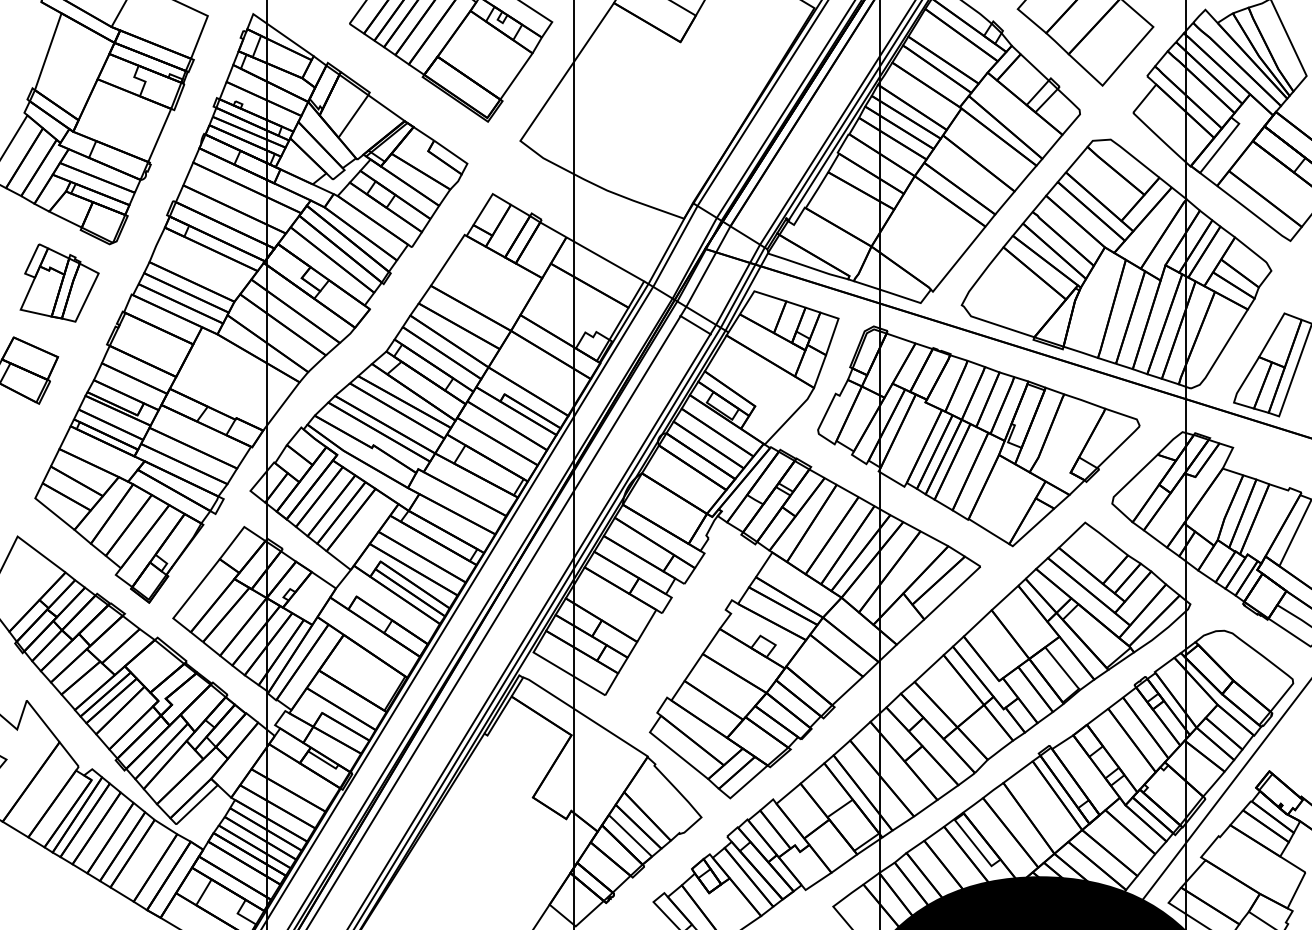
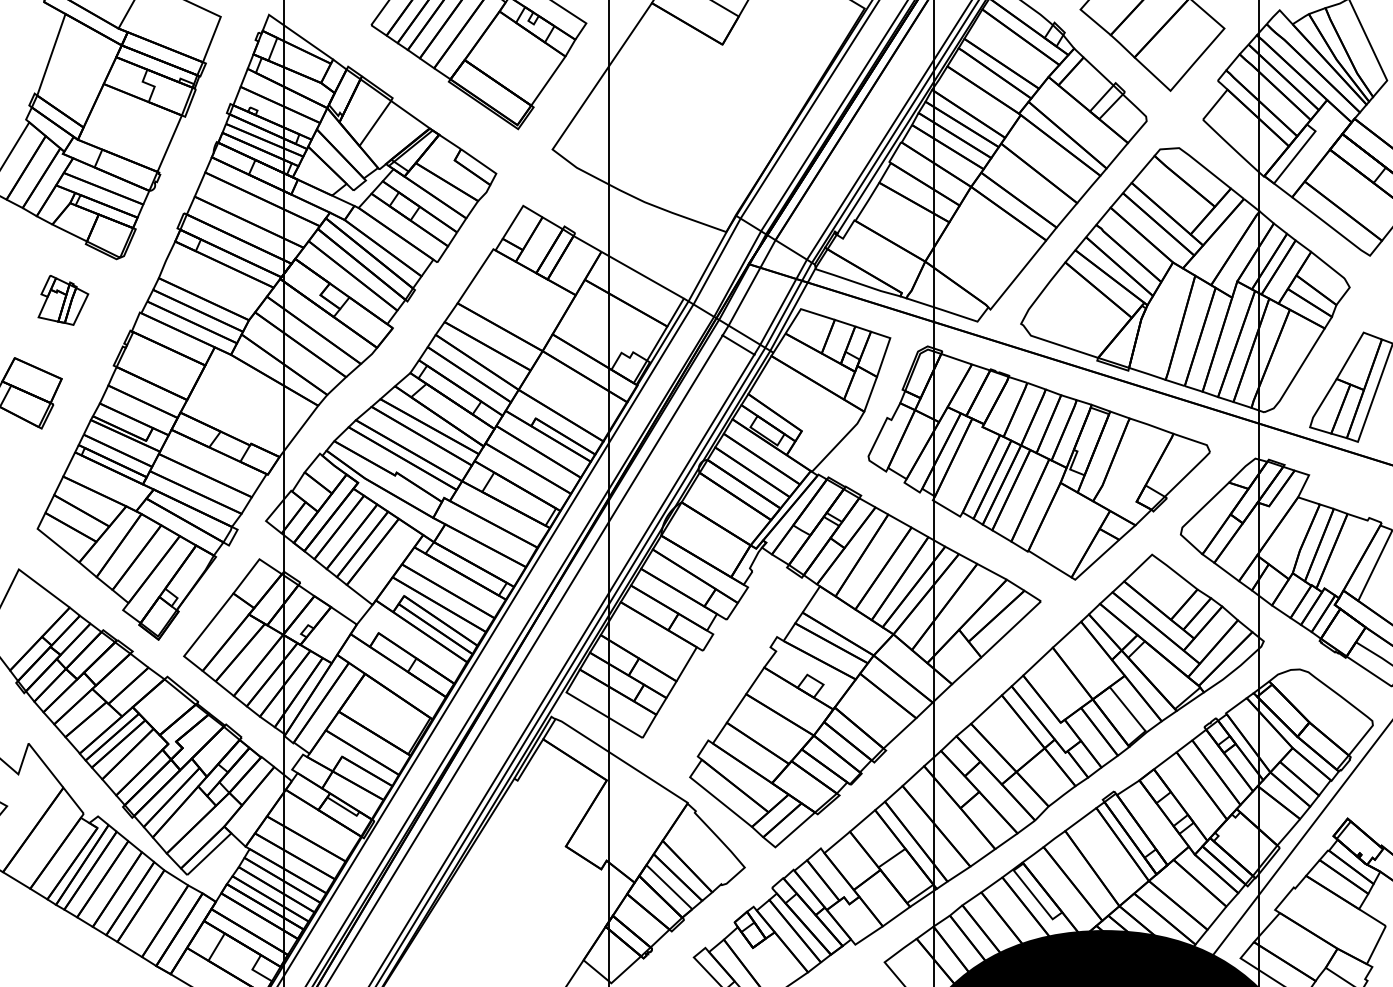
part: (59, 282) -> (63, 299), size x0.6

